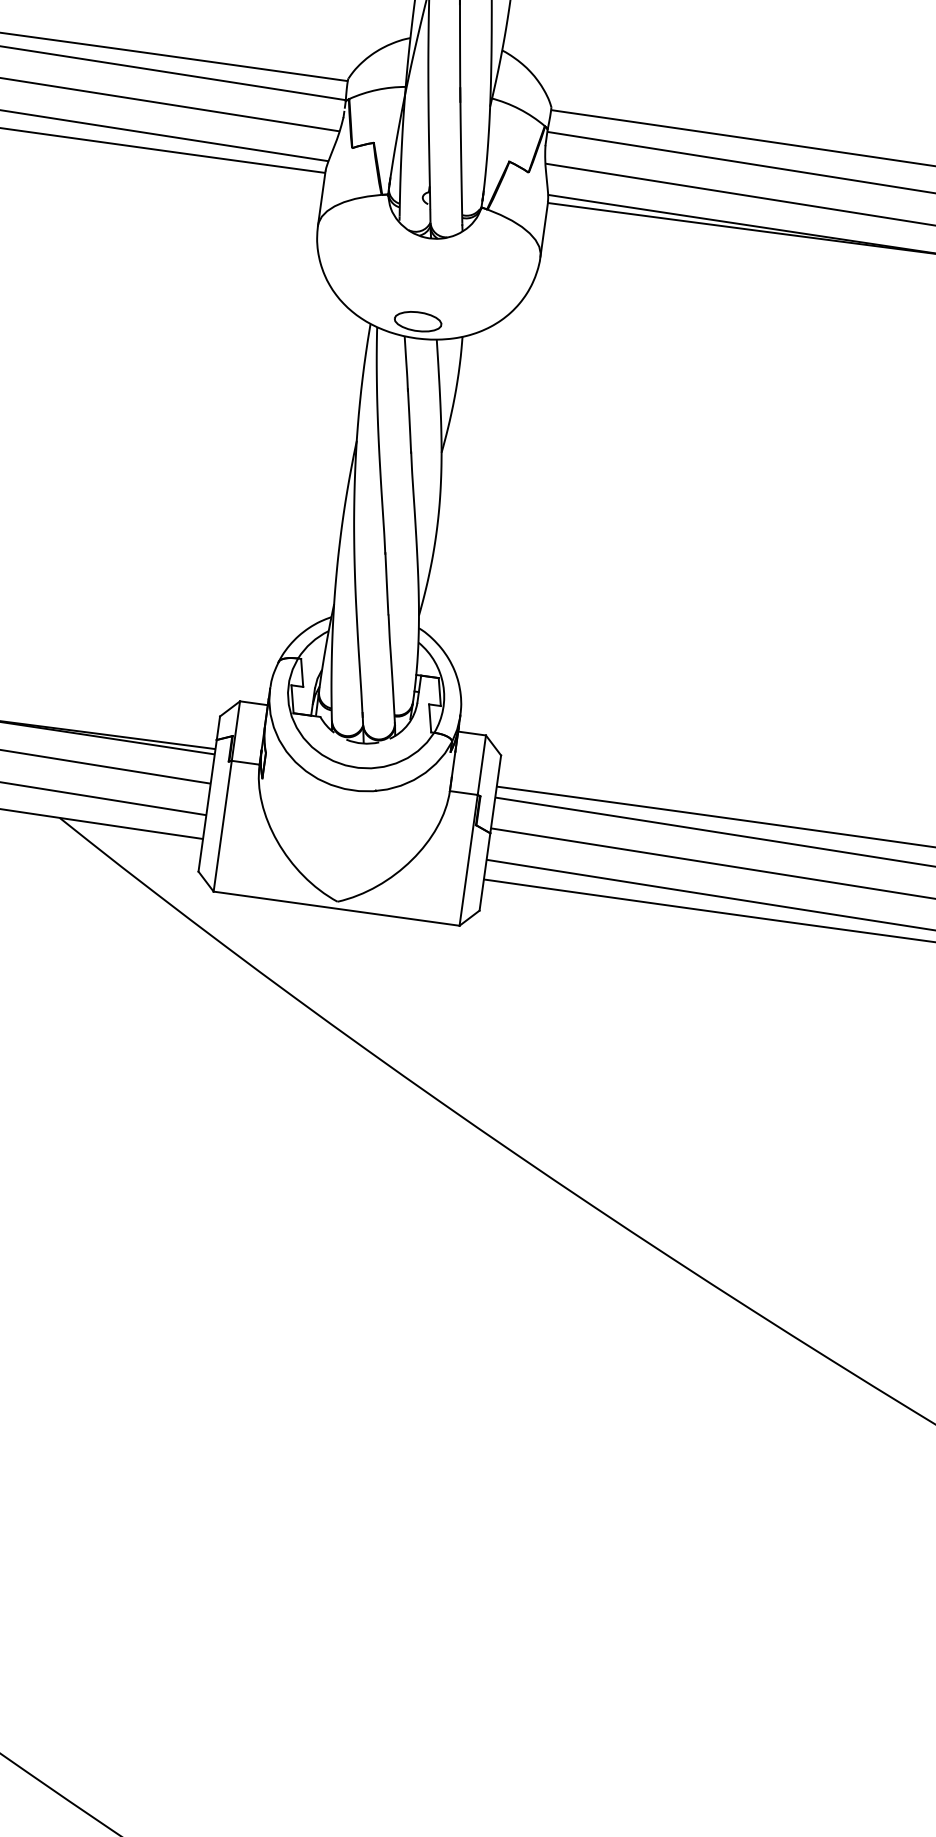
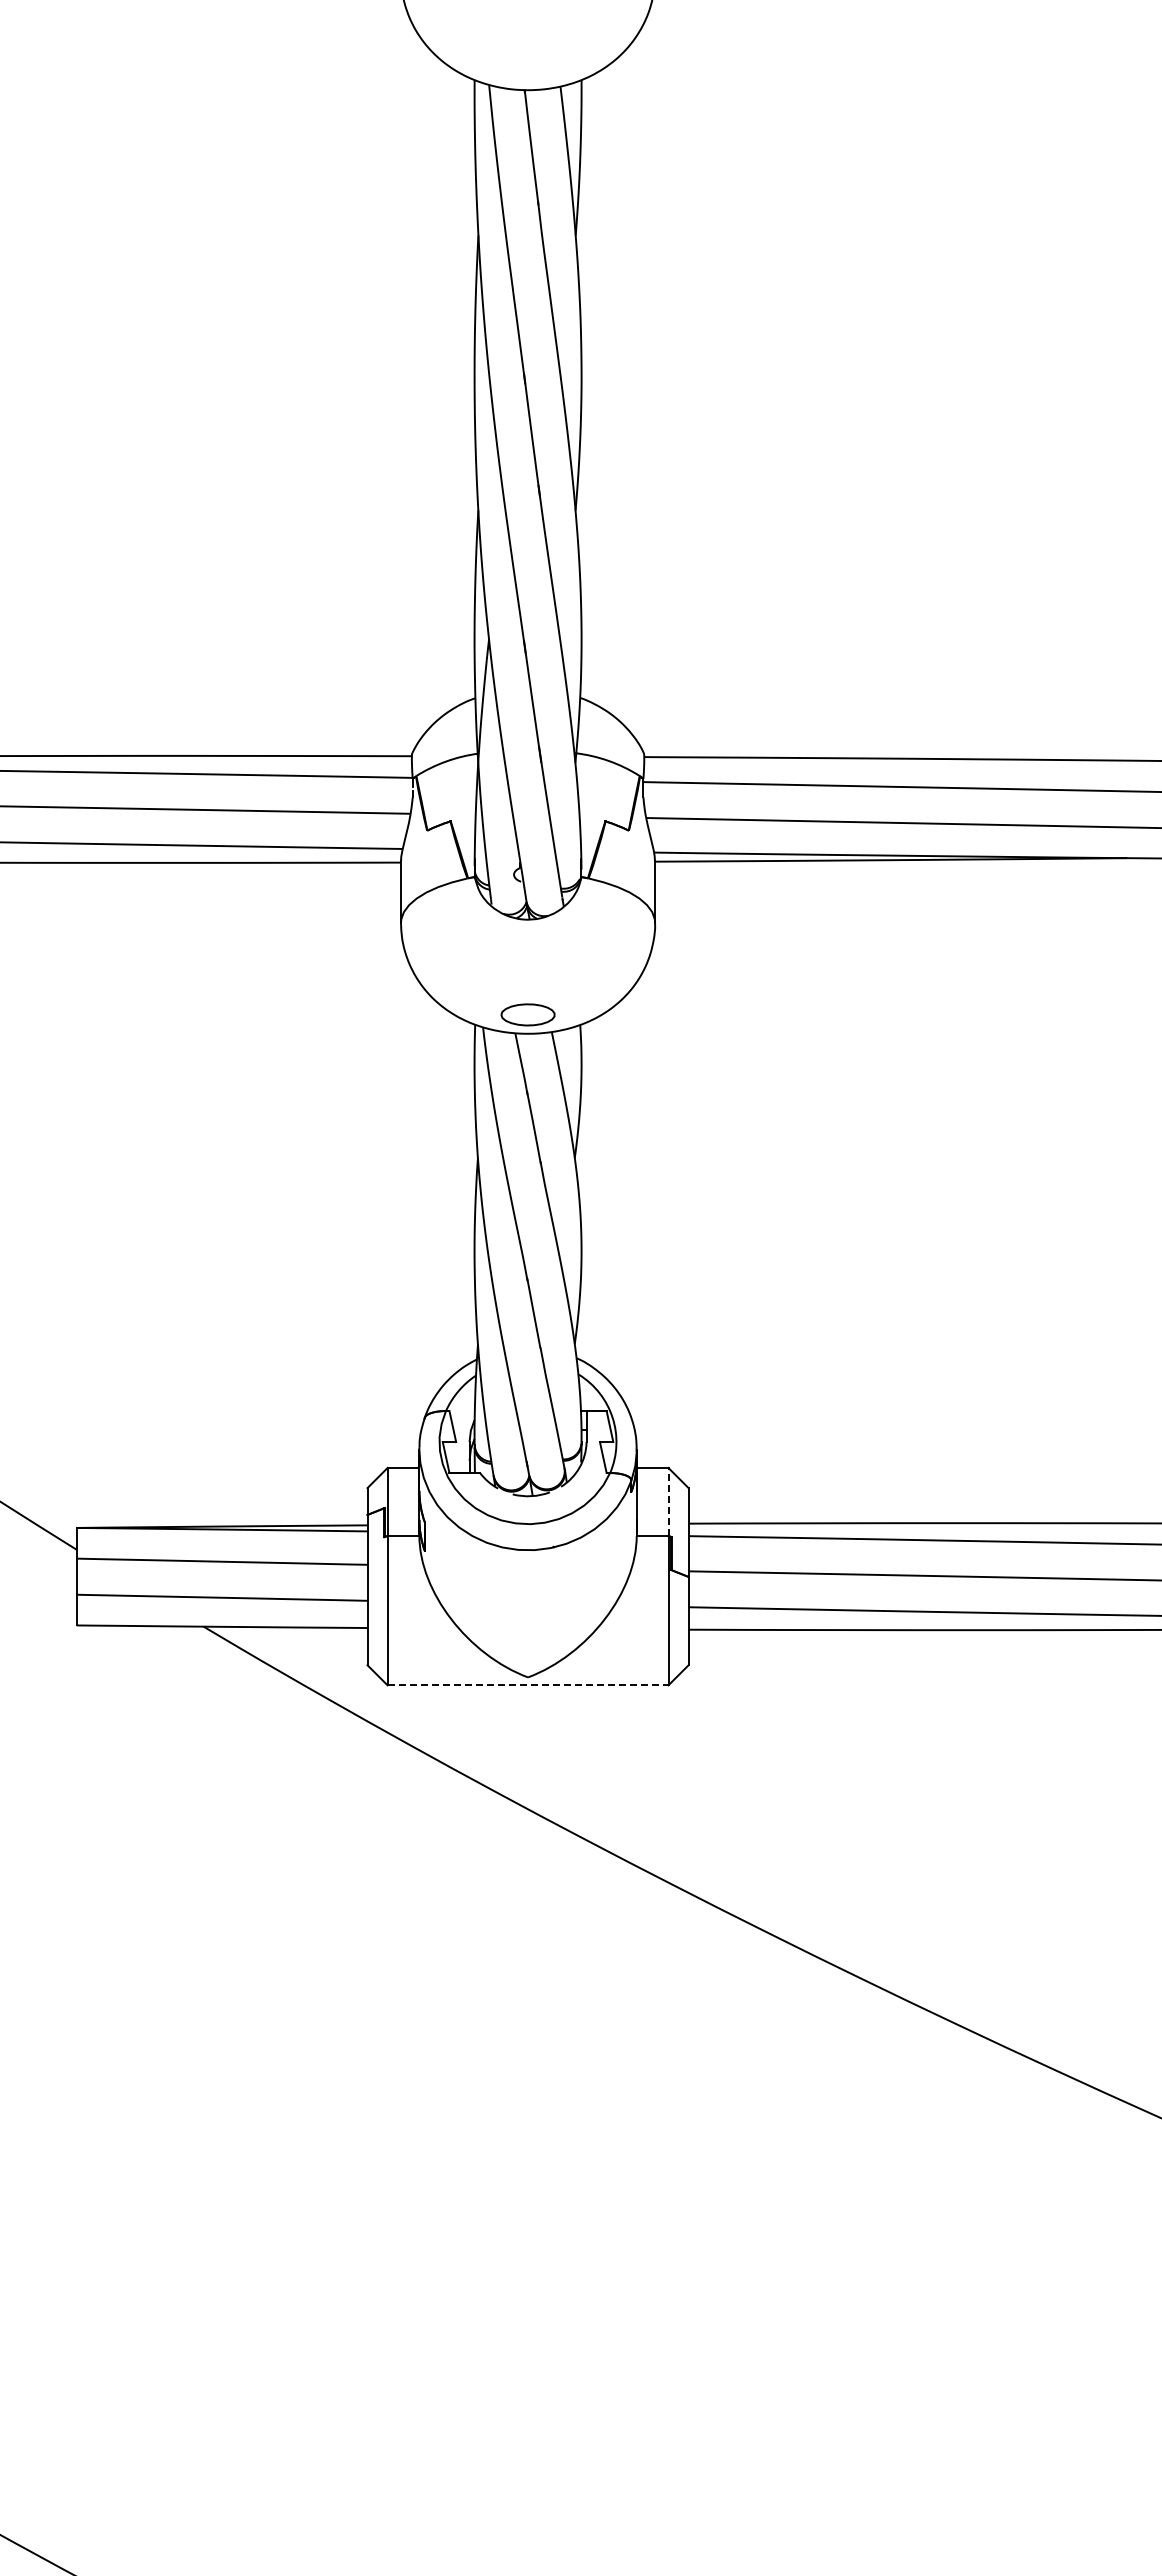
line: (481, 764) -> (668, 1501), solid -> dashed
line: (336, 908) -> (528, 1685), solid -> dashed

